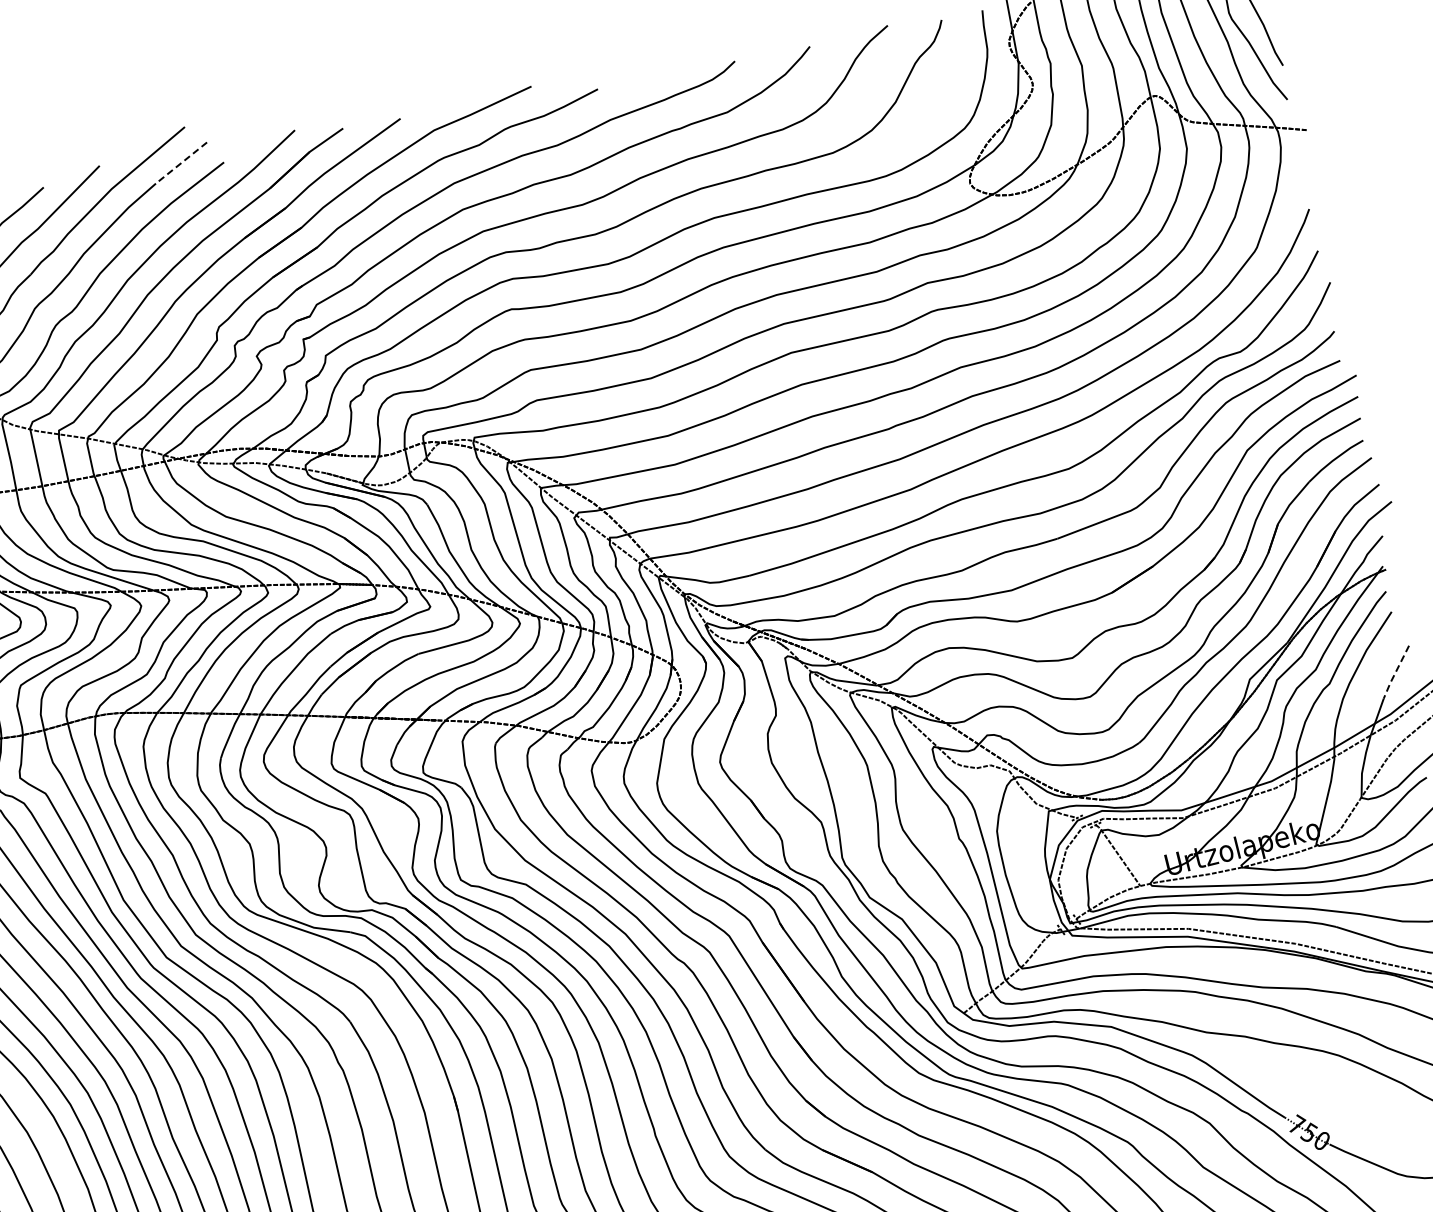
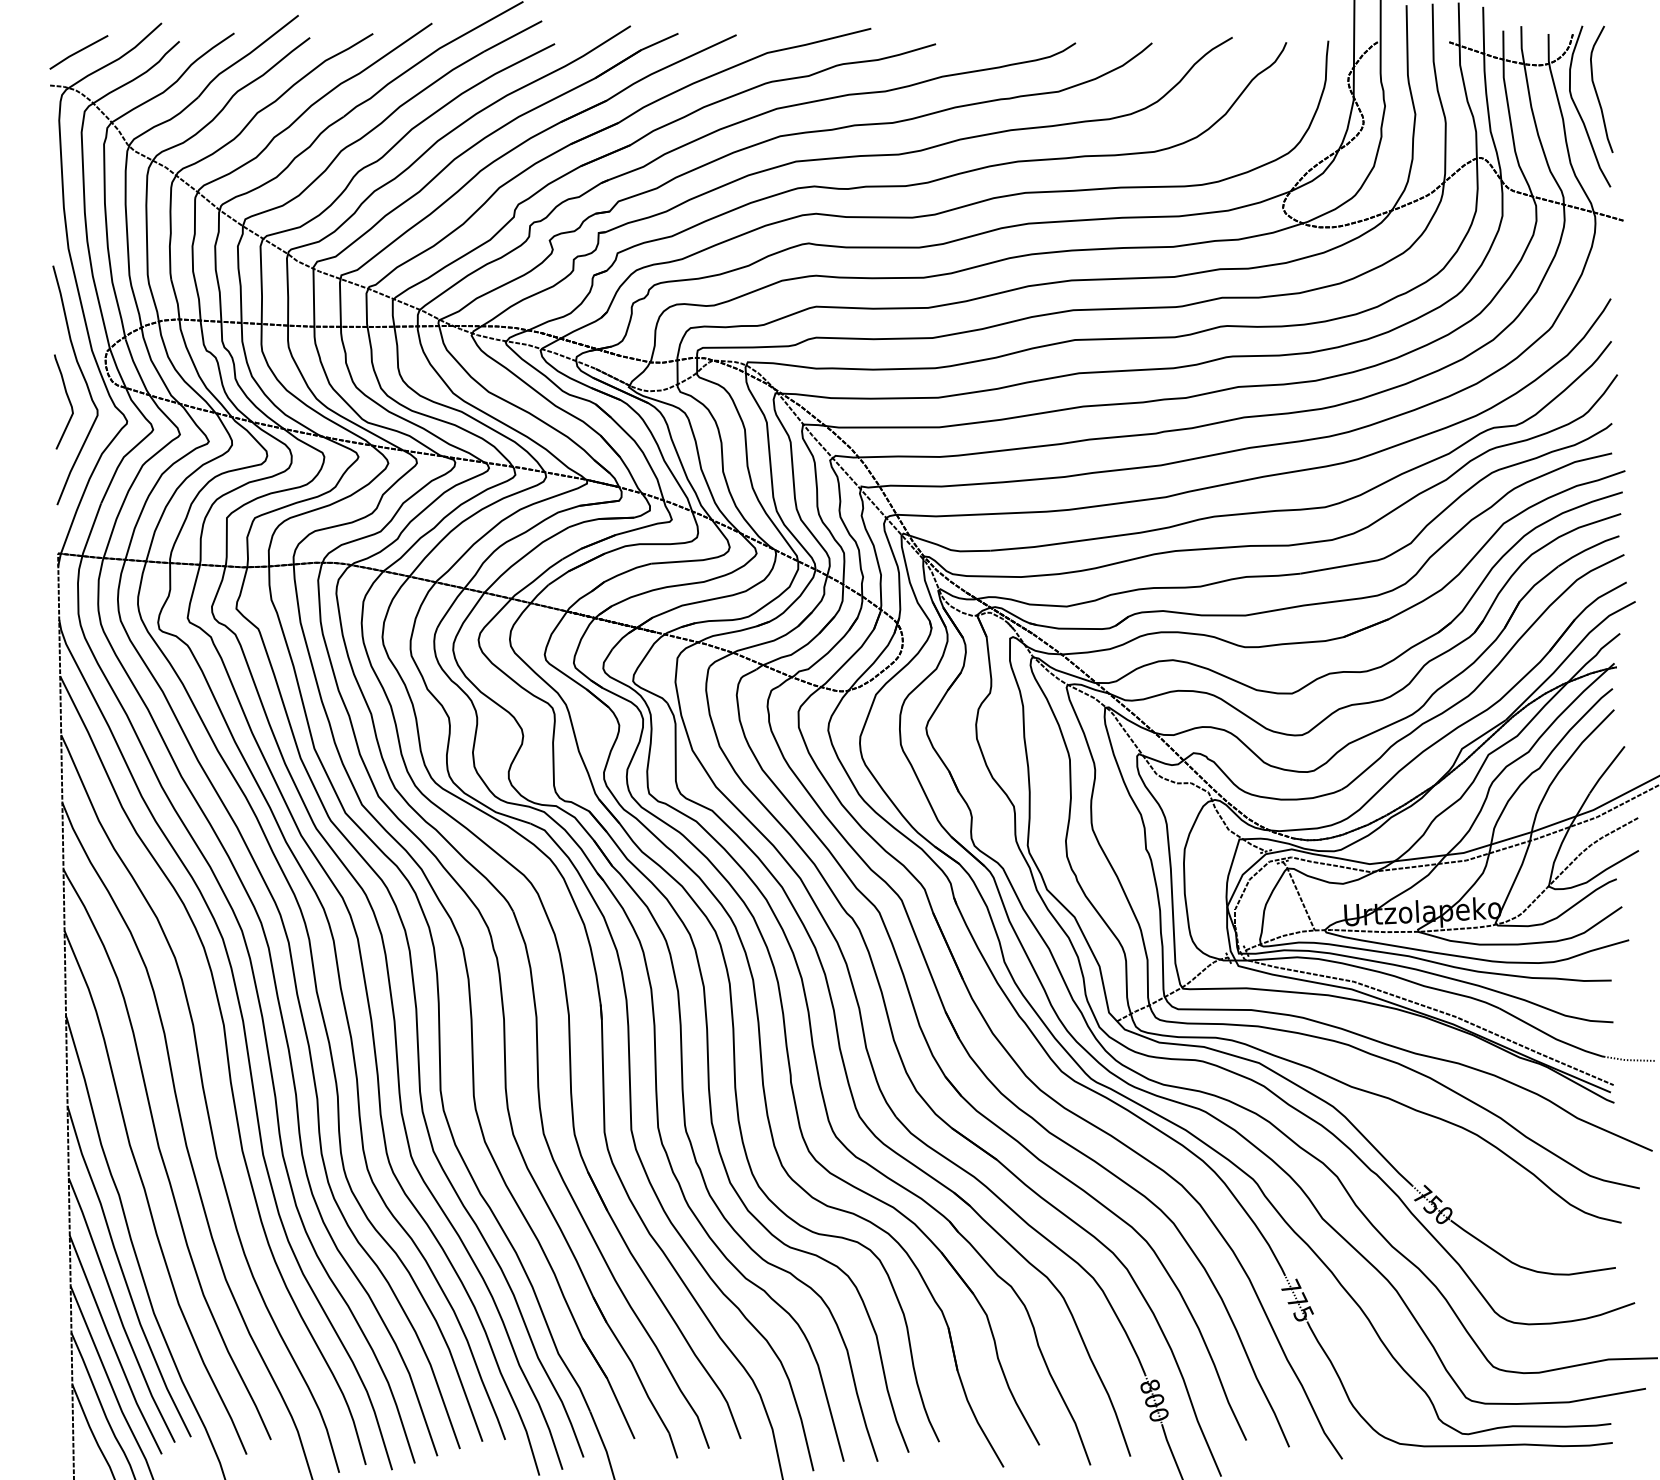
line: (181, 163) -> (513, 36), dashed -> solid
line: (1394, 673) -> (1605, 770), dashed -> solid

